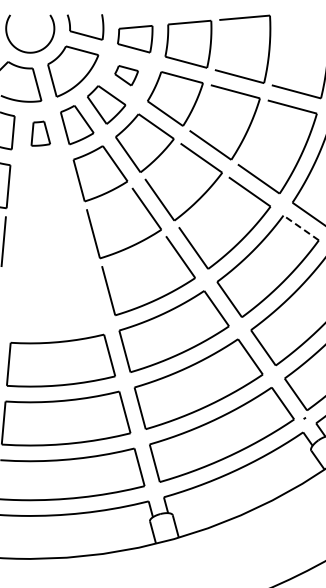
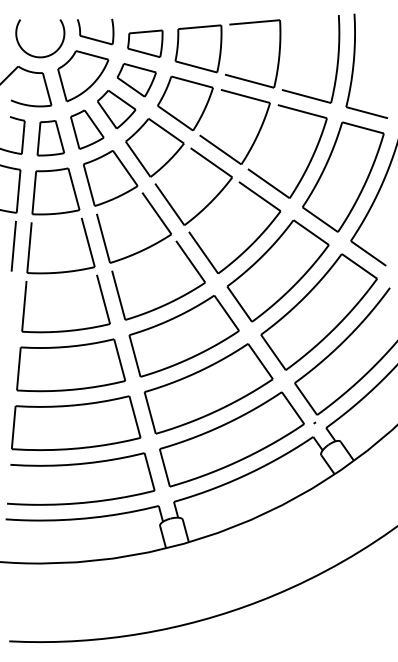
part: (126, 75) -> (136, 80), size x1.67
part: (40, 133) -> (50, 138), size x1.43
line: (301, 227) -> (311, 232), dashed -> solid
part: (57, 265) -> (67, 270), added

